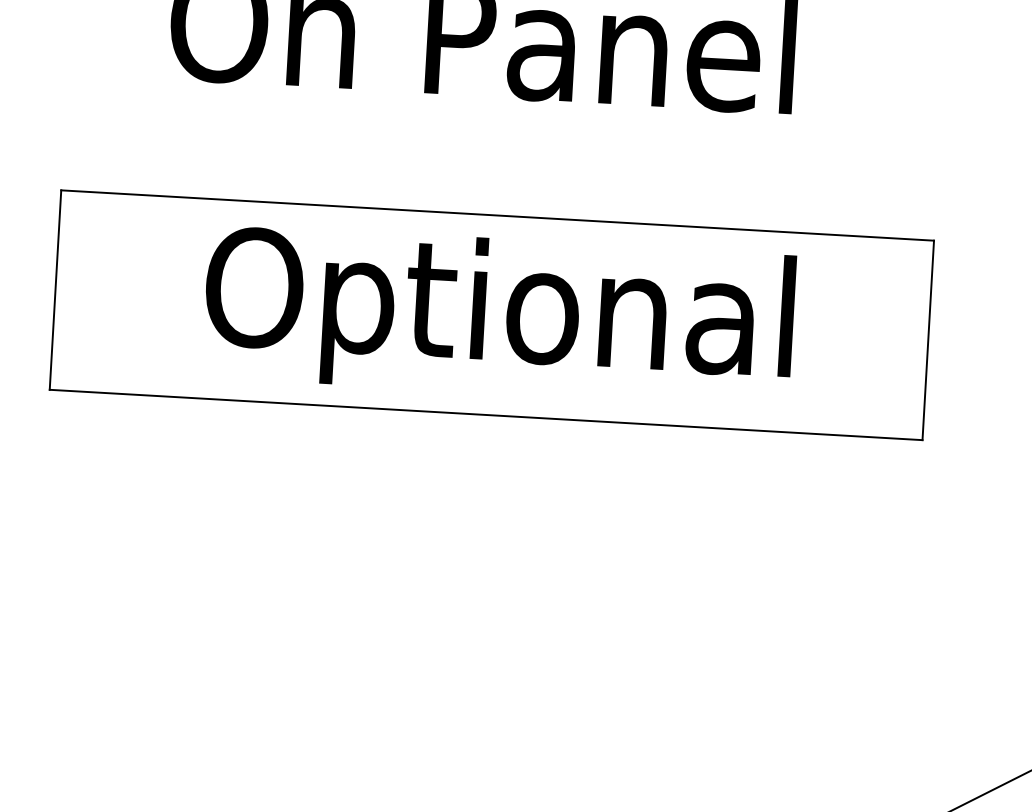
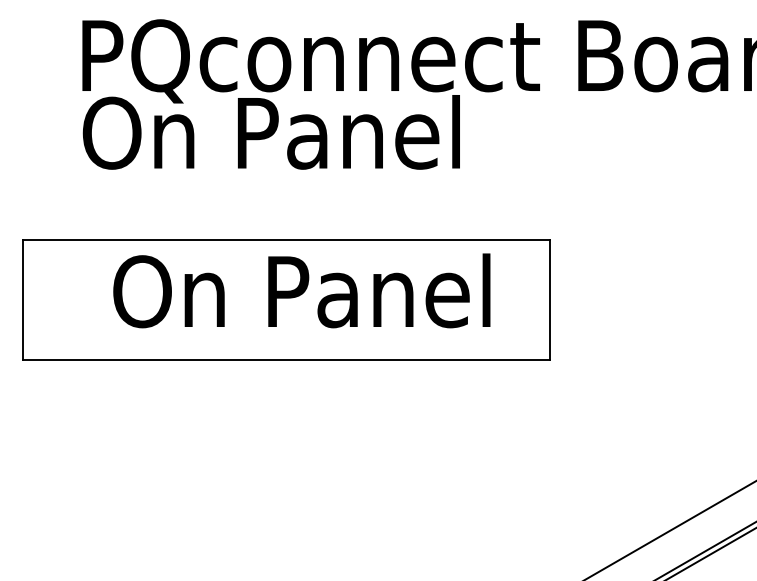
text: (576, 321) -> (337, 300), Optional -> On Panel

